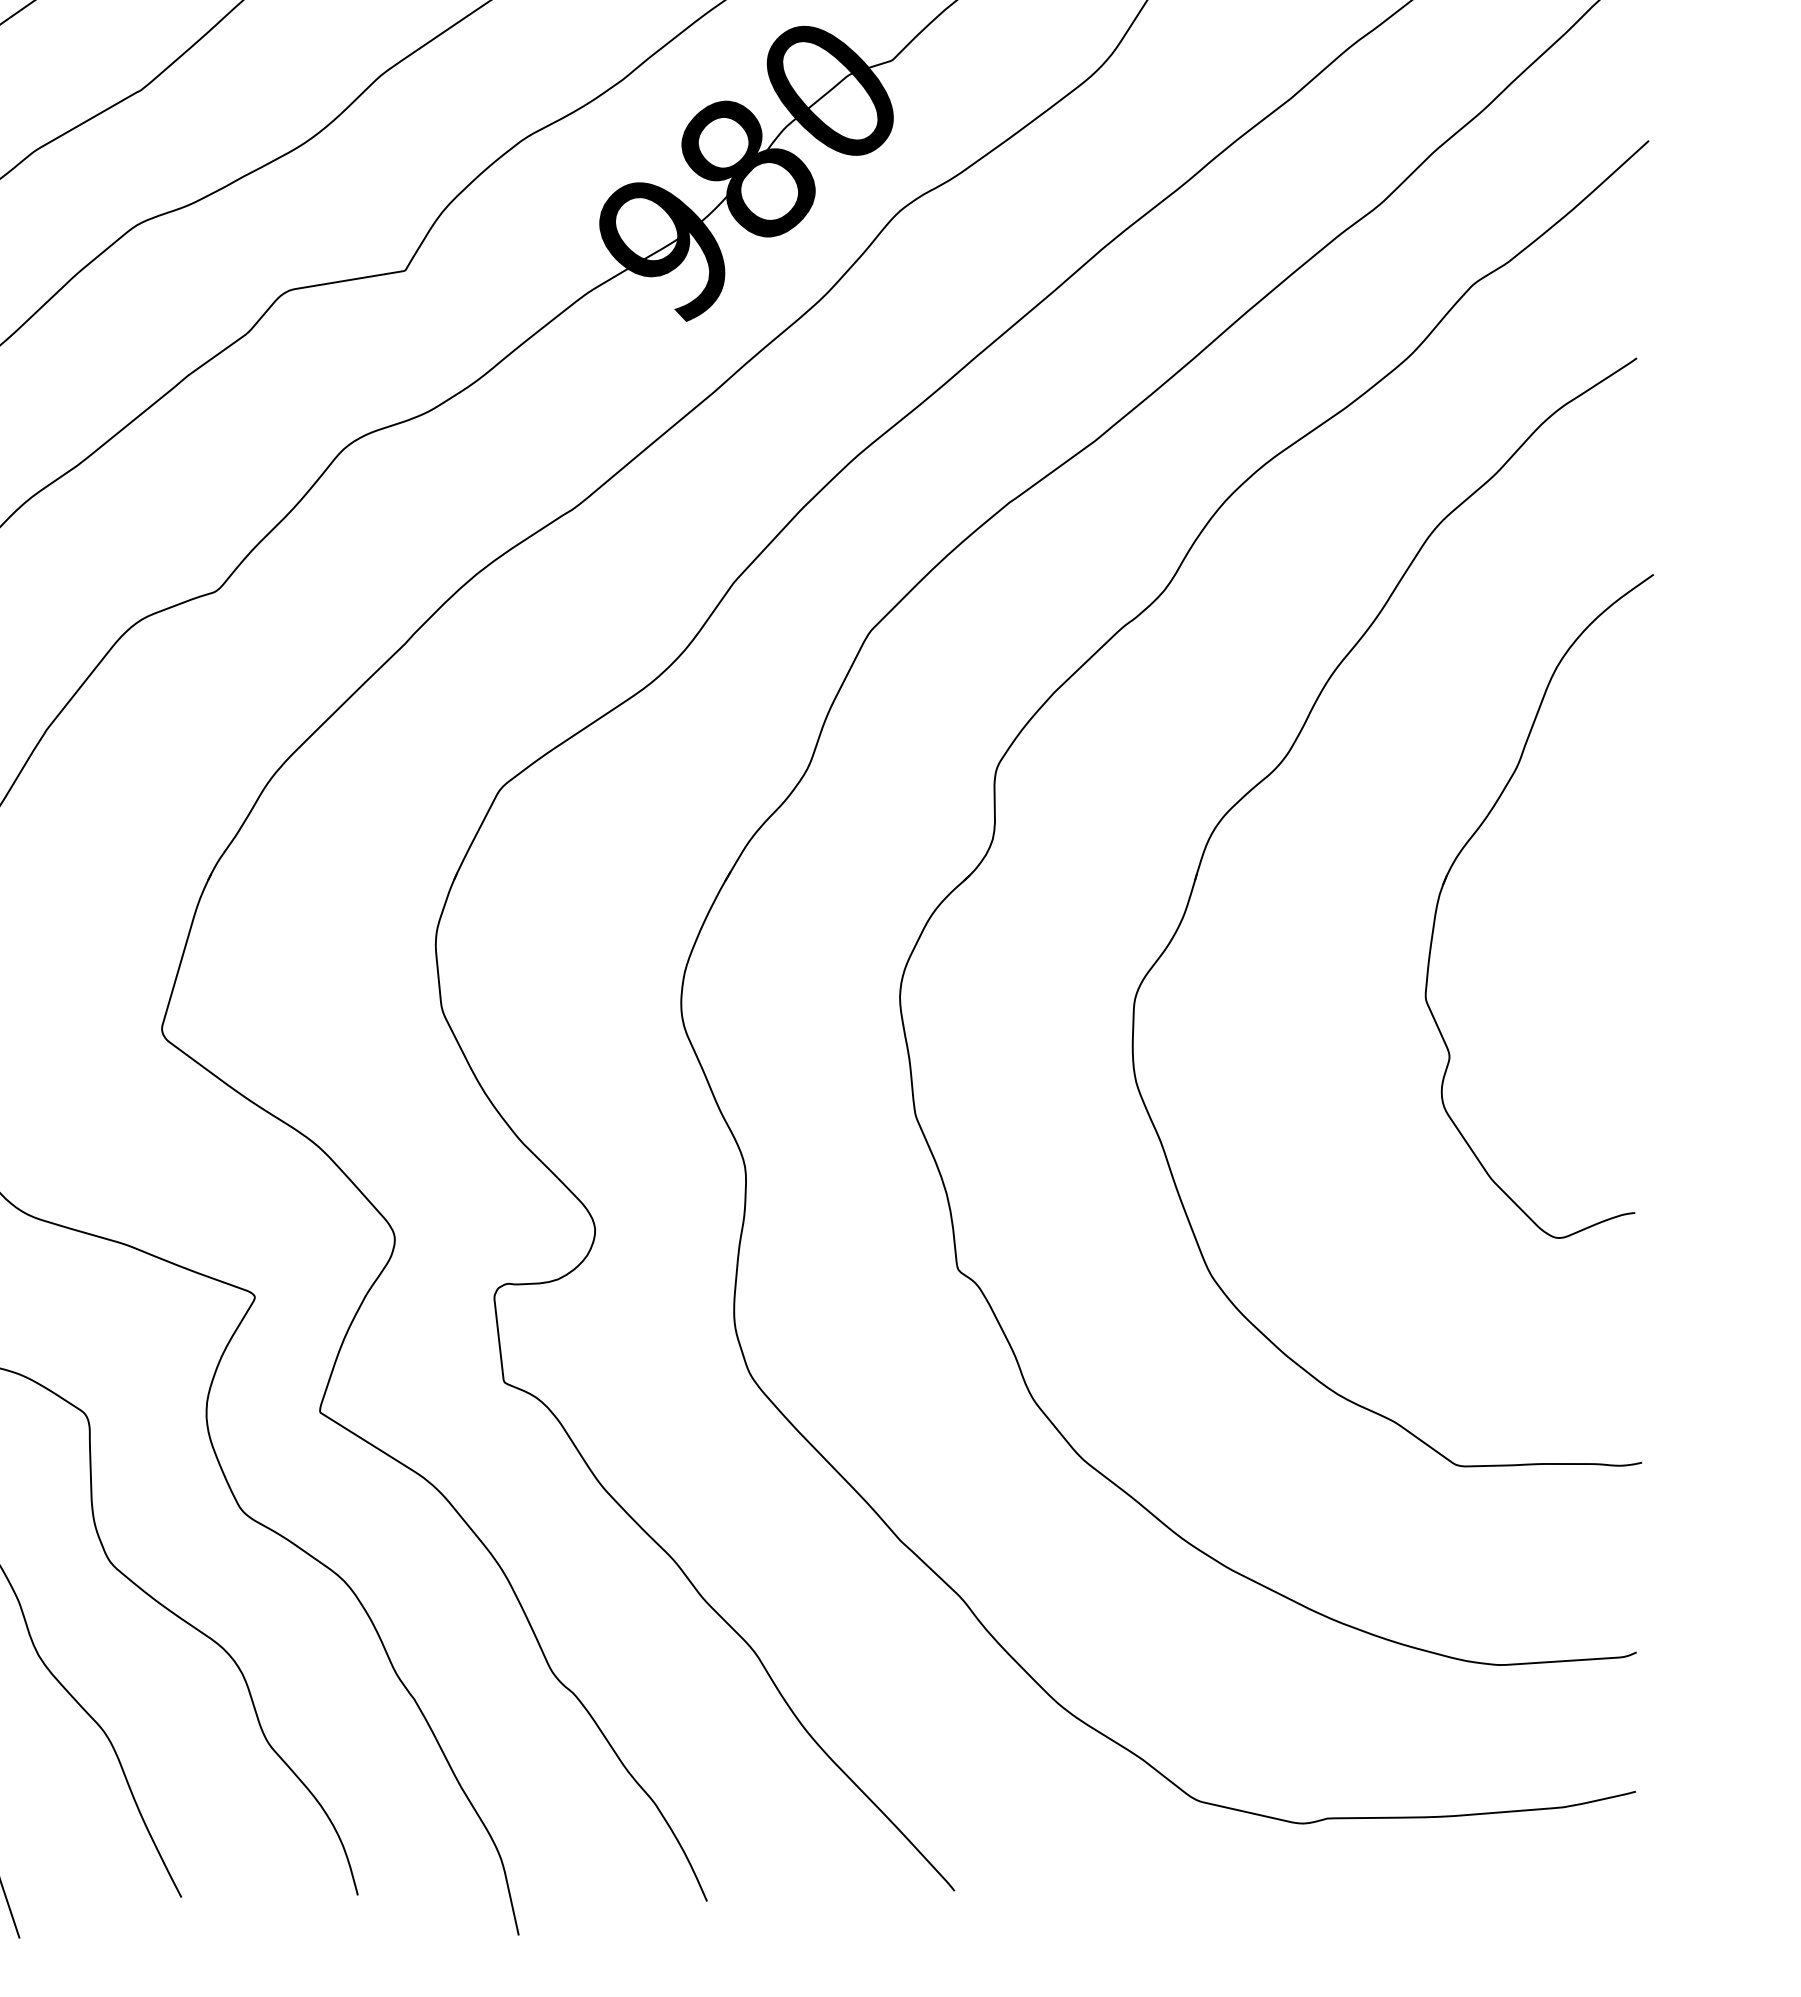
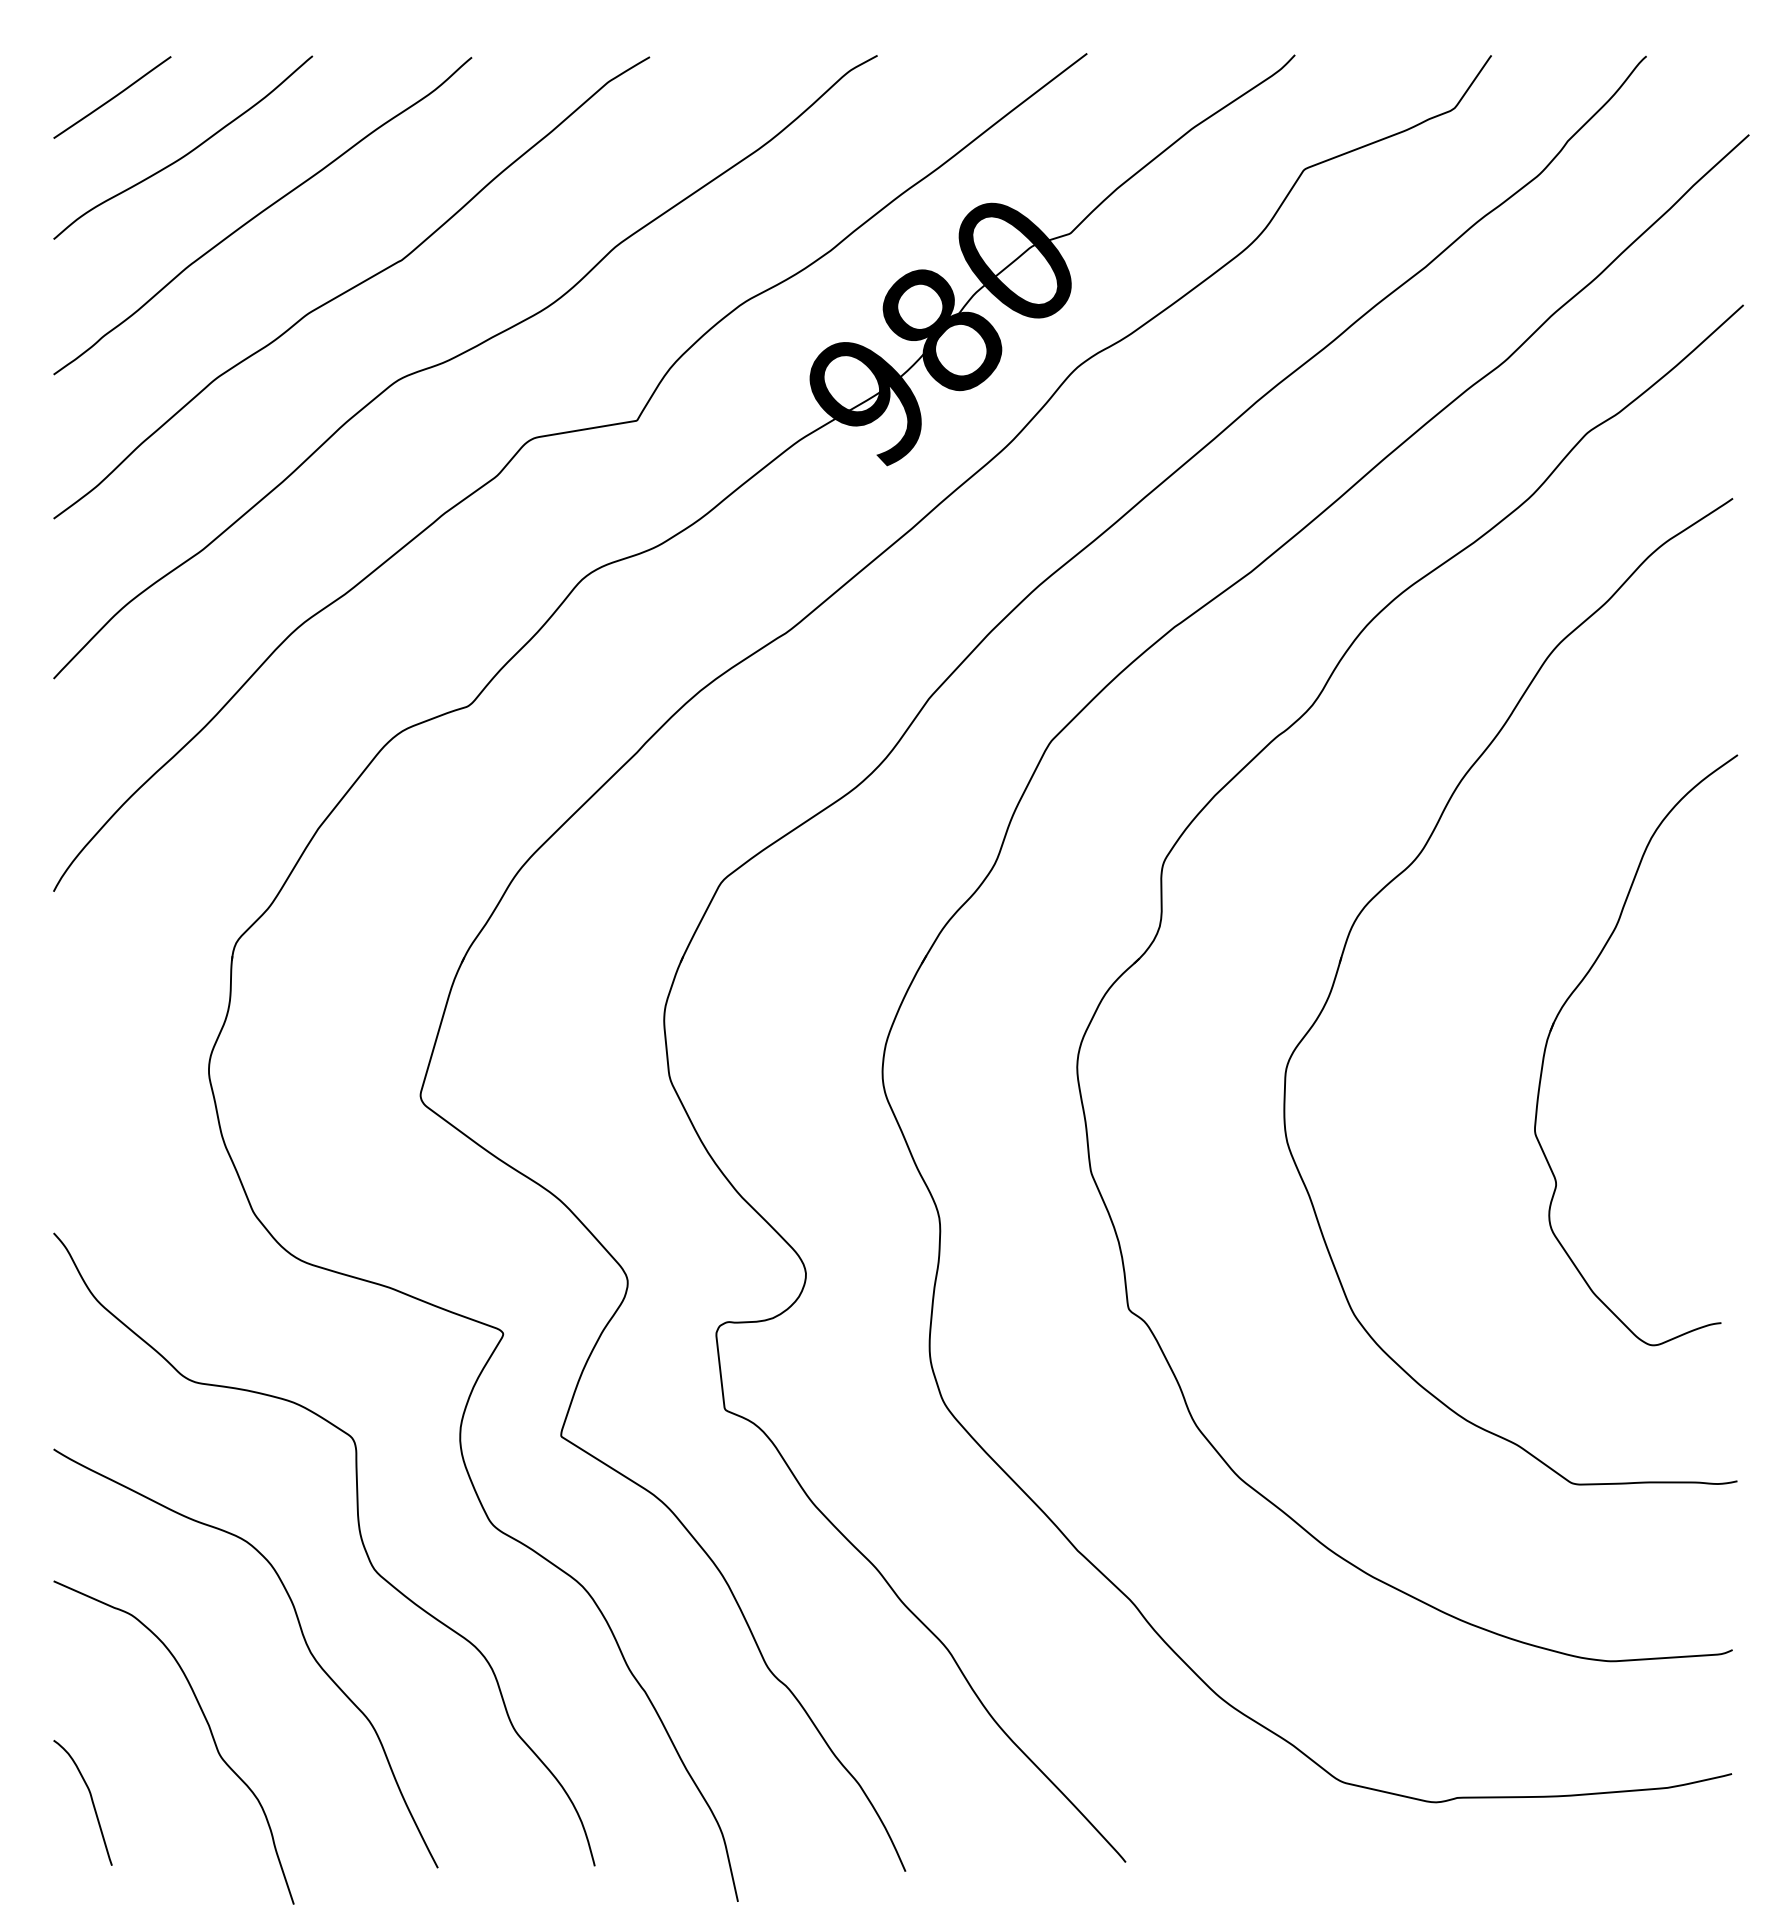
part: (1460, 854) -> (1565, 1004), moved

